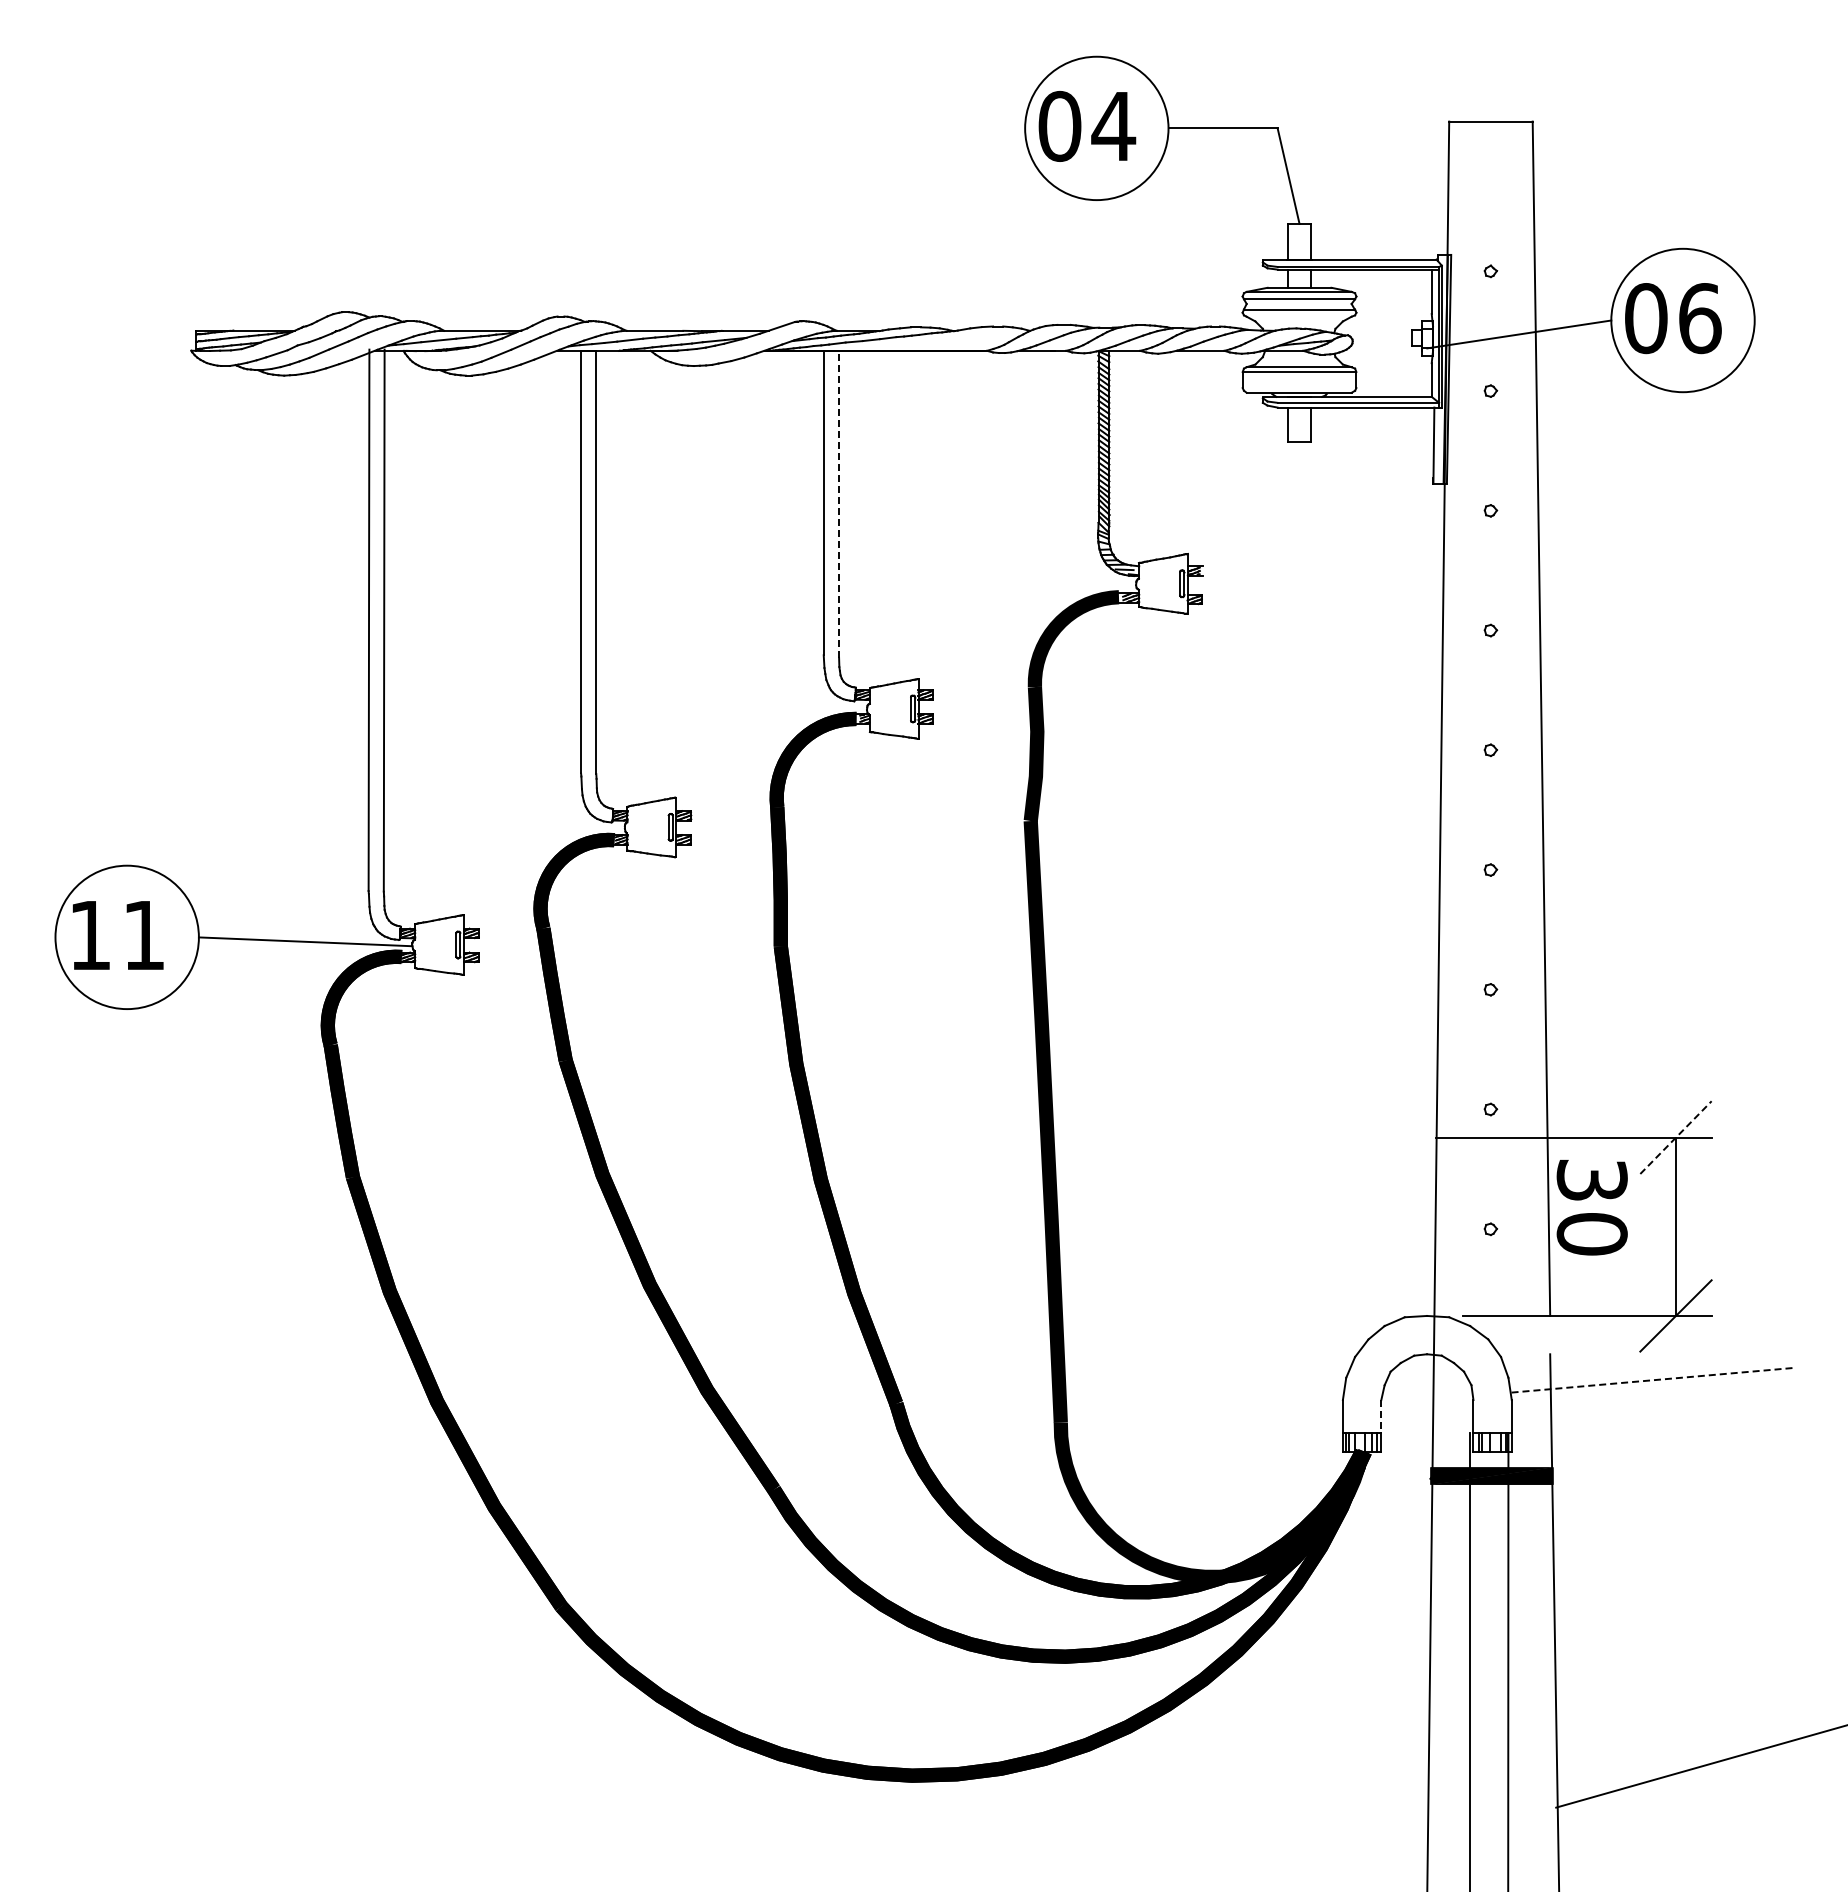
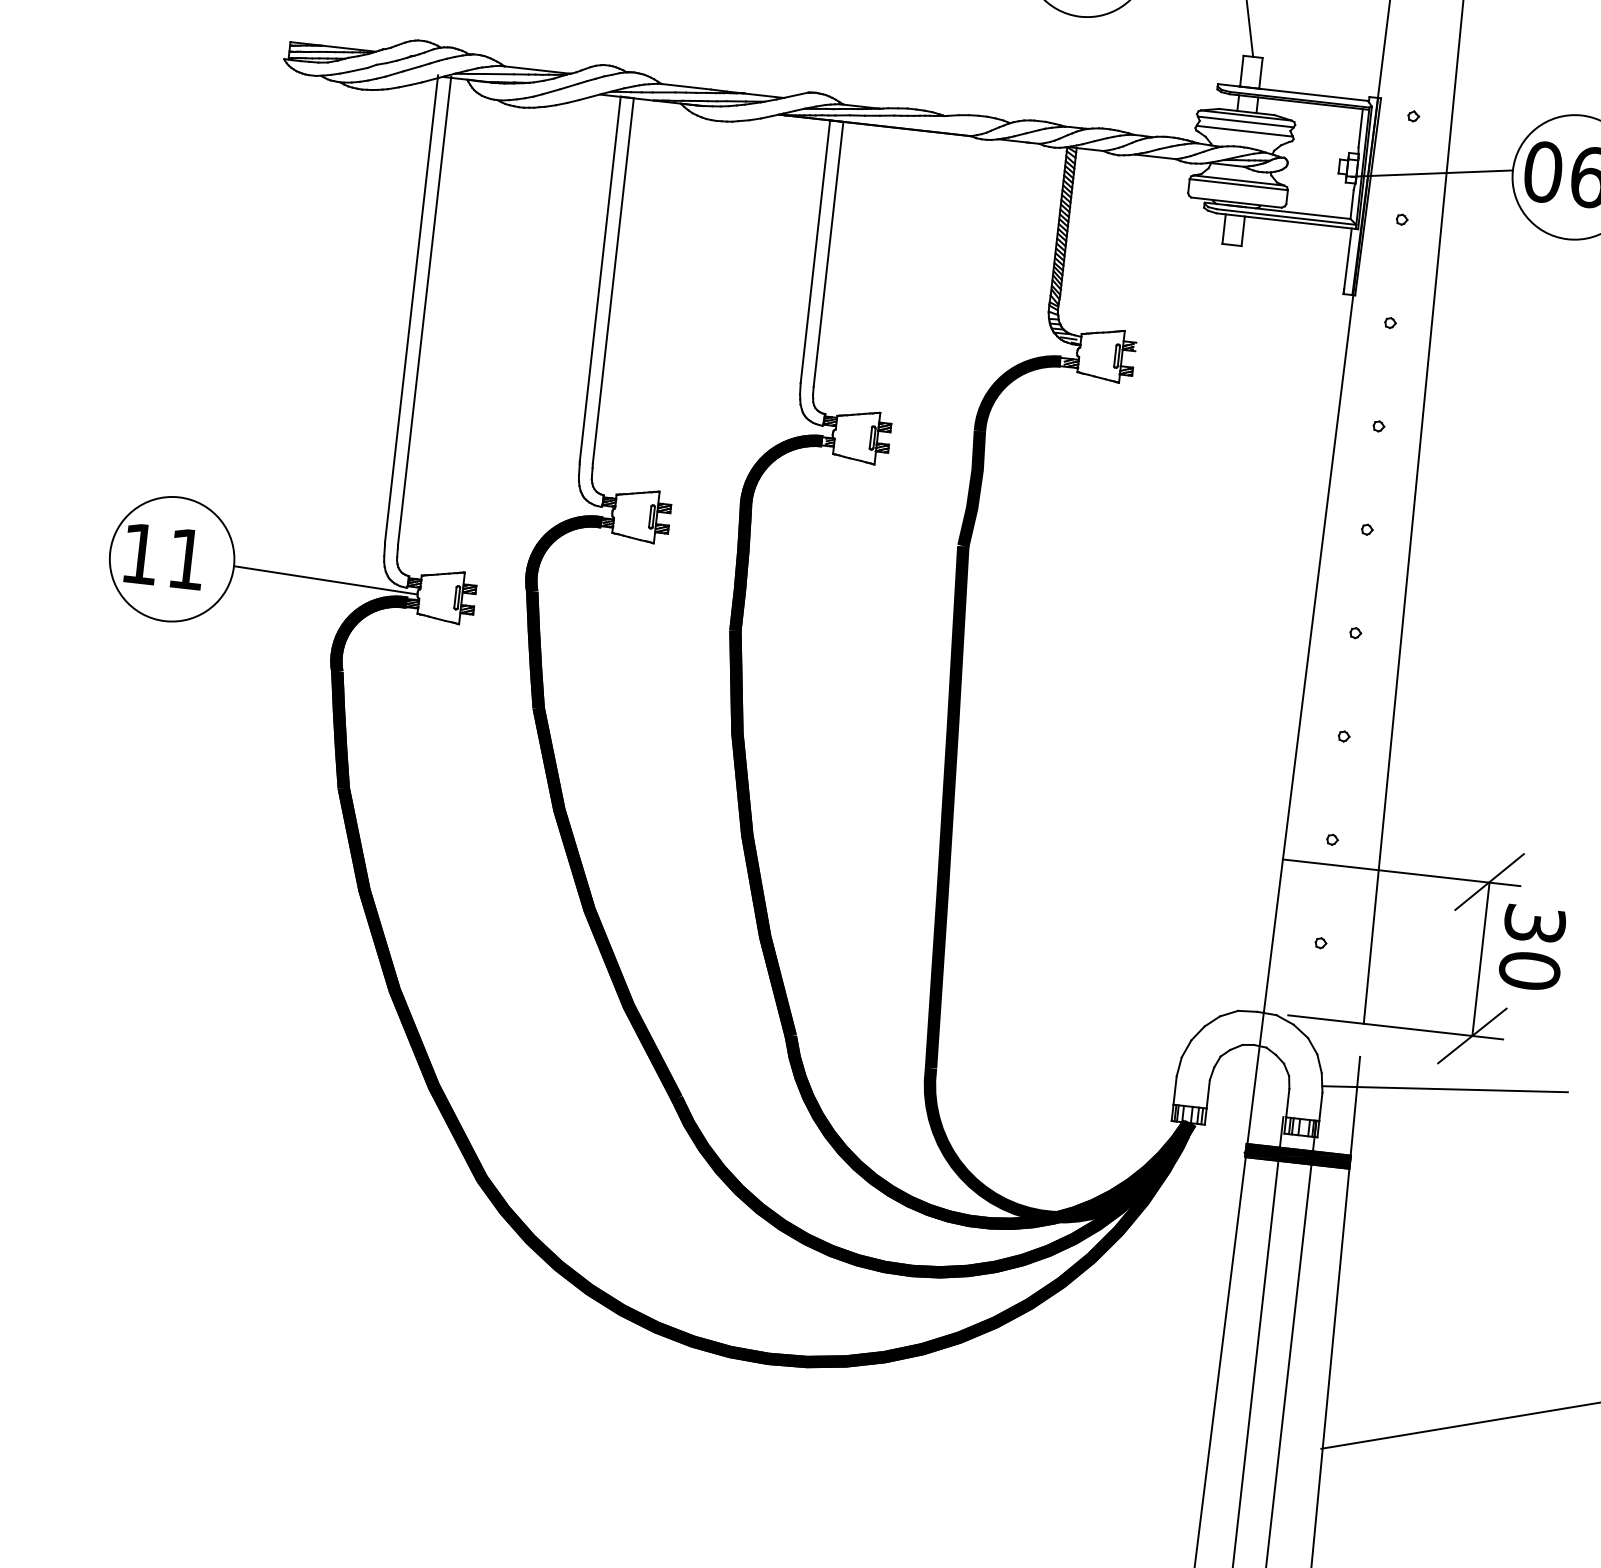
line: (839, 503) -> (828, 253), dashed -> solid
line: (1675, 1137) -> (1489, 881), dashed -> solid
text: (1591, 1207) -> (1531, 947), moved
line: (1651, 1380) -> (1444, 1089), dashed -> solid
line: (1381, 1417) -> (1208, 1095), dashed -> solid

